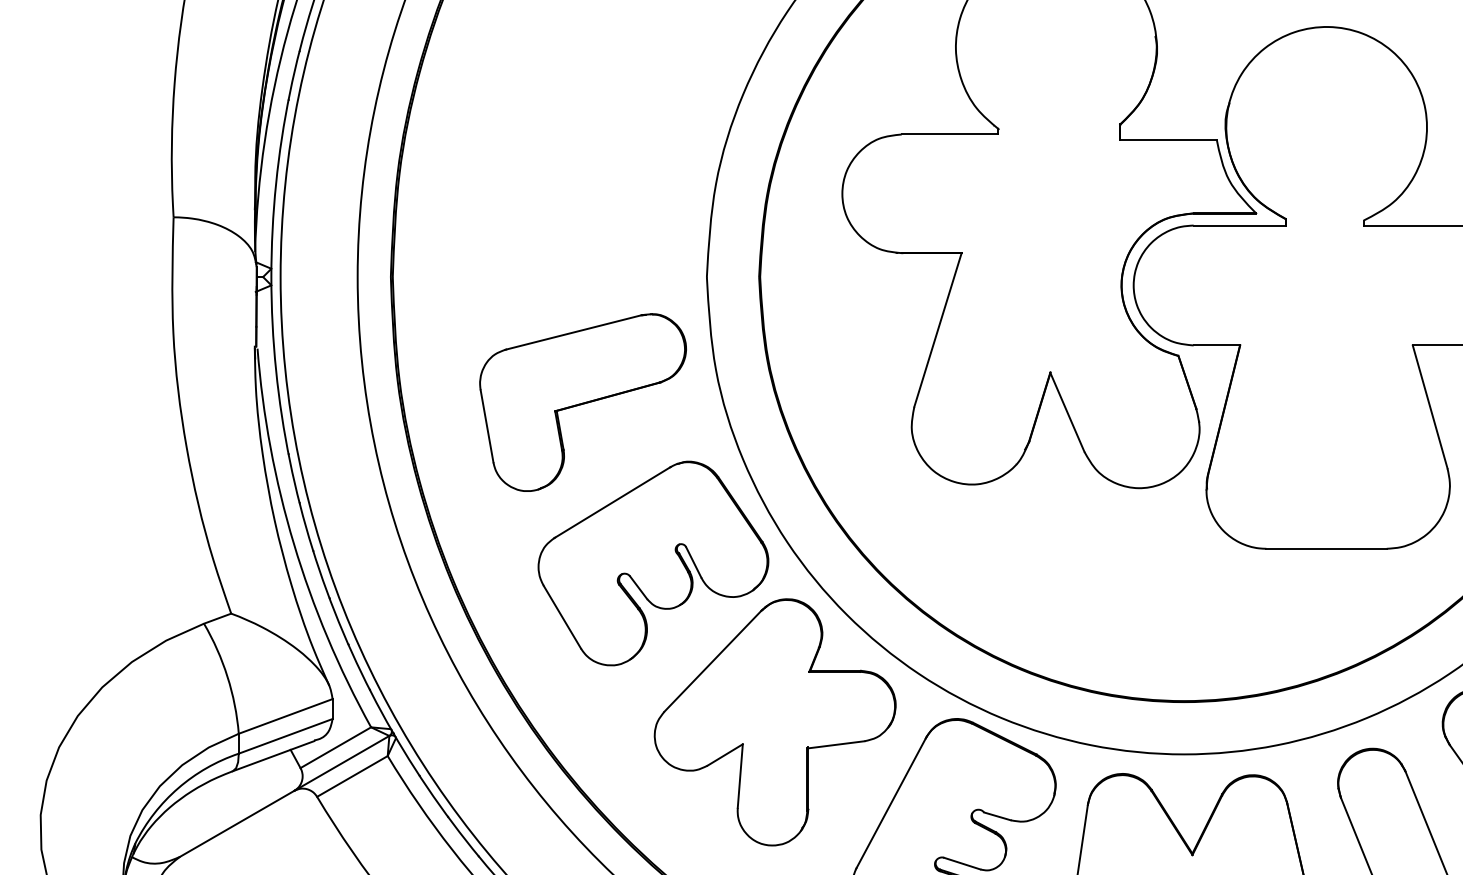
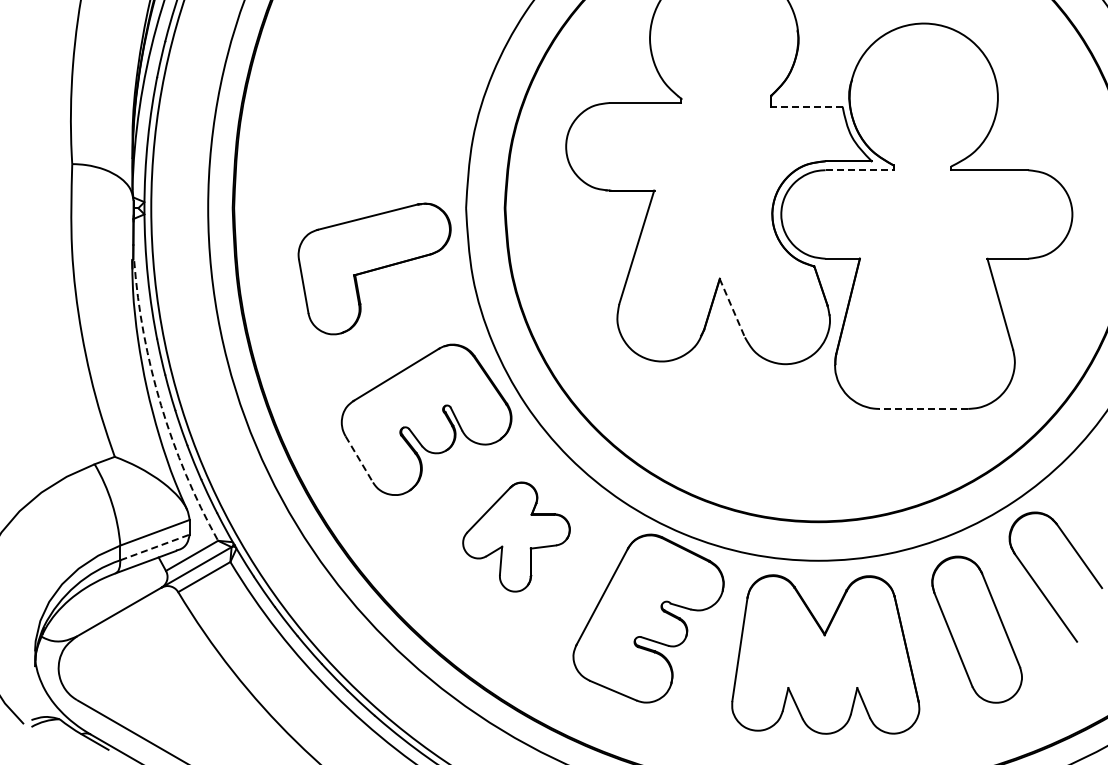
line: (1167, 139) -> (806, 106), solid -> dashed
line: (1240, 225) -> (860, 170), solid -> dashed
part: (582, 401) -> (374, 268), moved
line: (1067, 412) -> (732, 308), solid -> dashed
arc: (294, 544) -> (161, 405), solid -> dashed
line: (1326, 548) -> (923, 408), solid -> dashed
line: (562, 617) -> (359, 459), solid -> dashed
part: (775, 721) -> (516, 536), size x0.6
line: (286, 736) -> (155, 547), solid -> dashed

